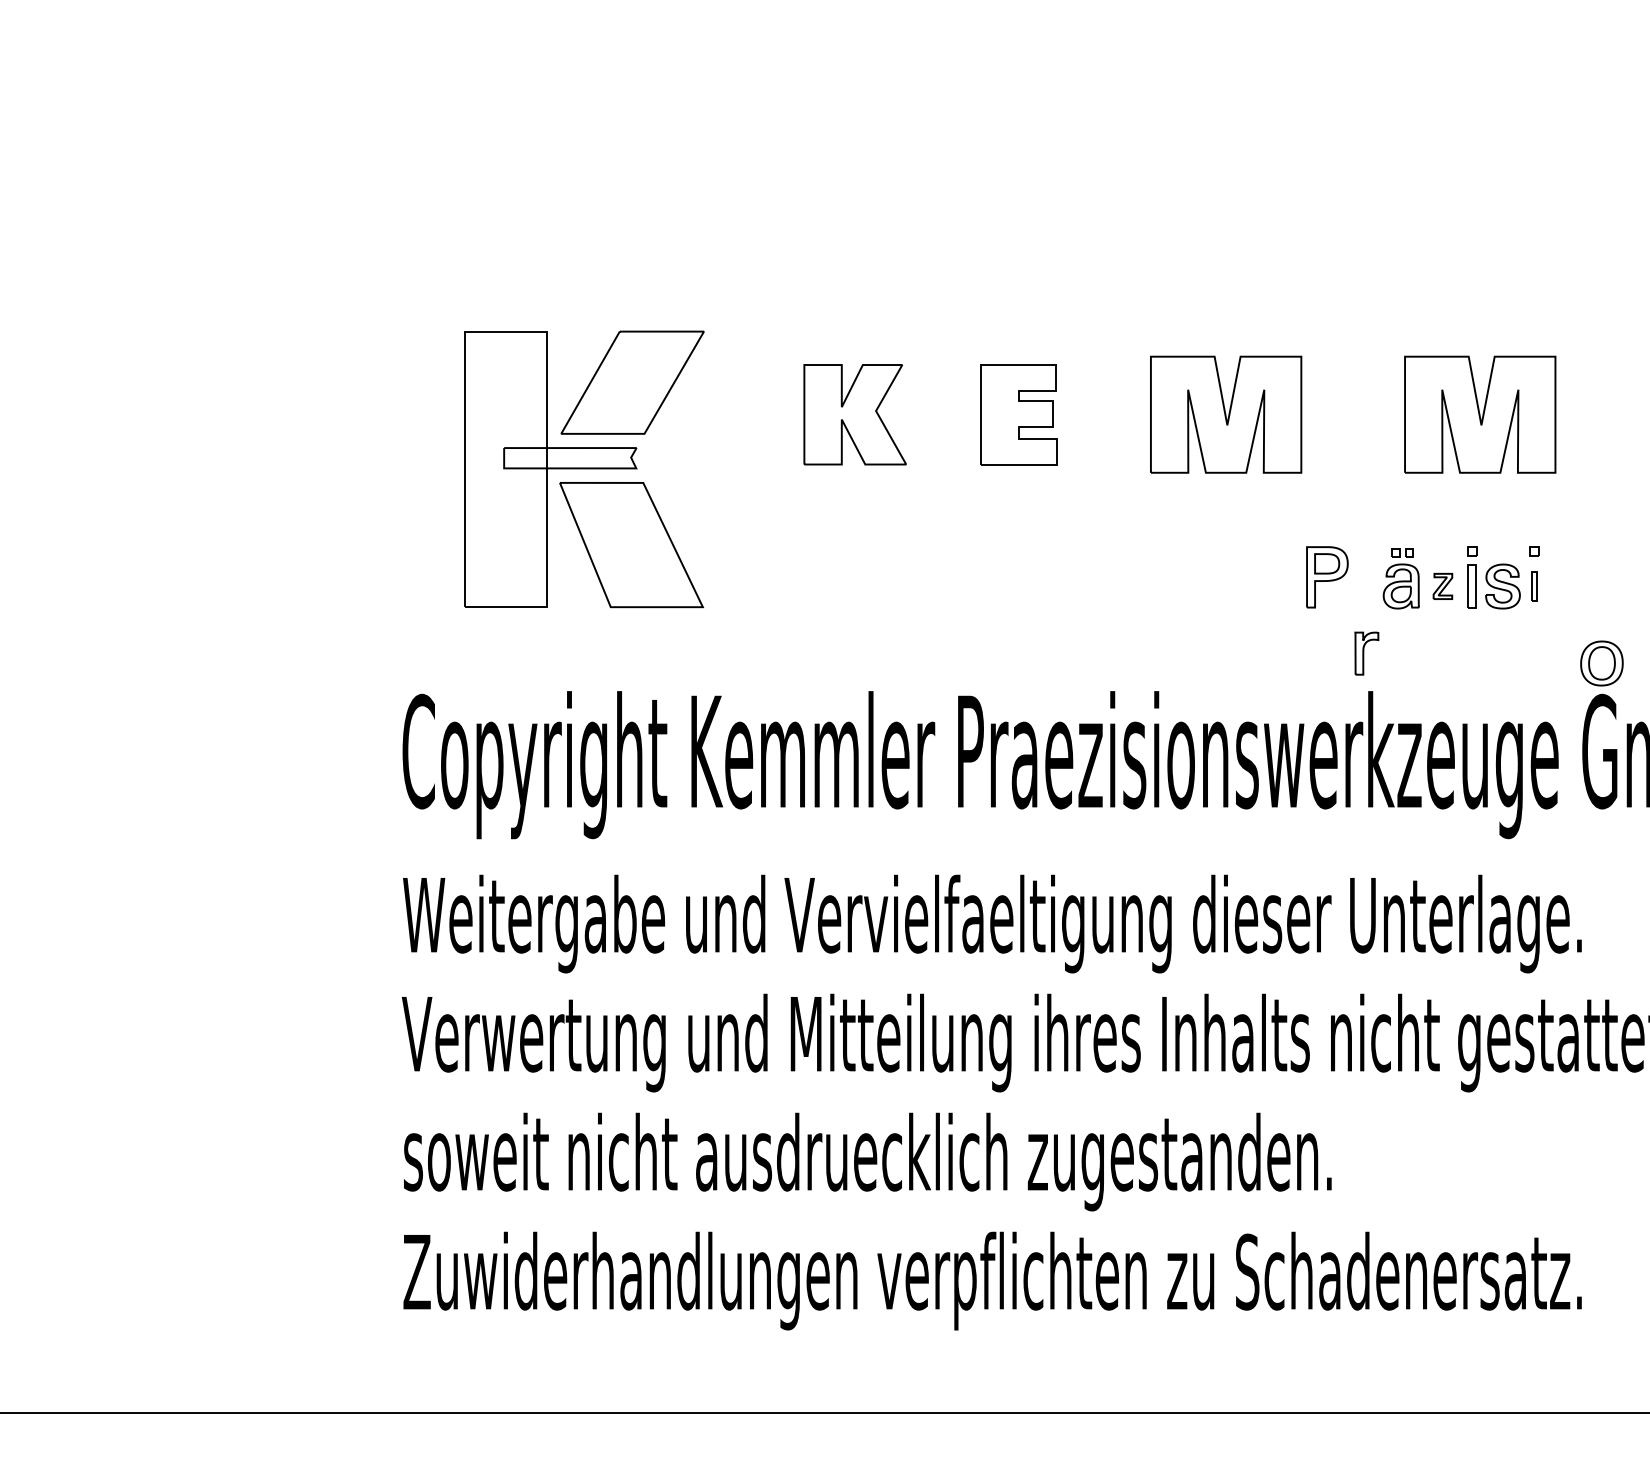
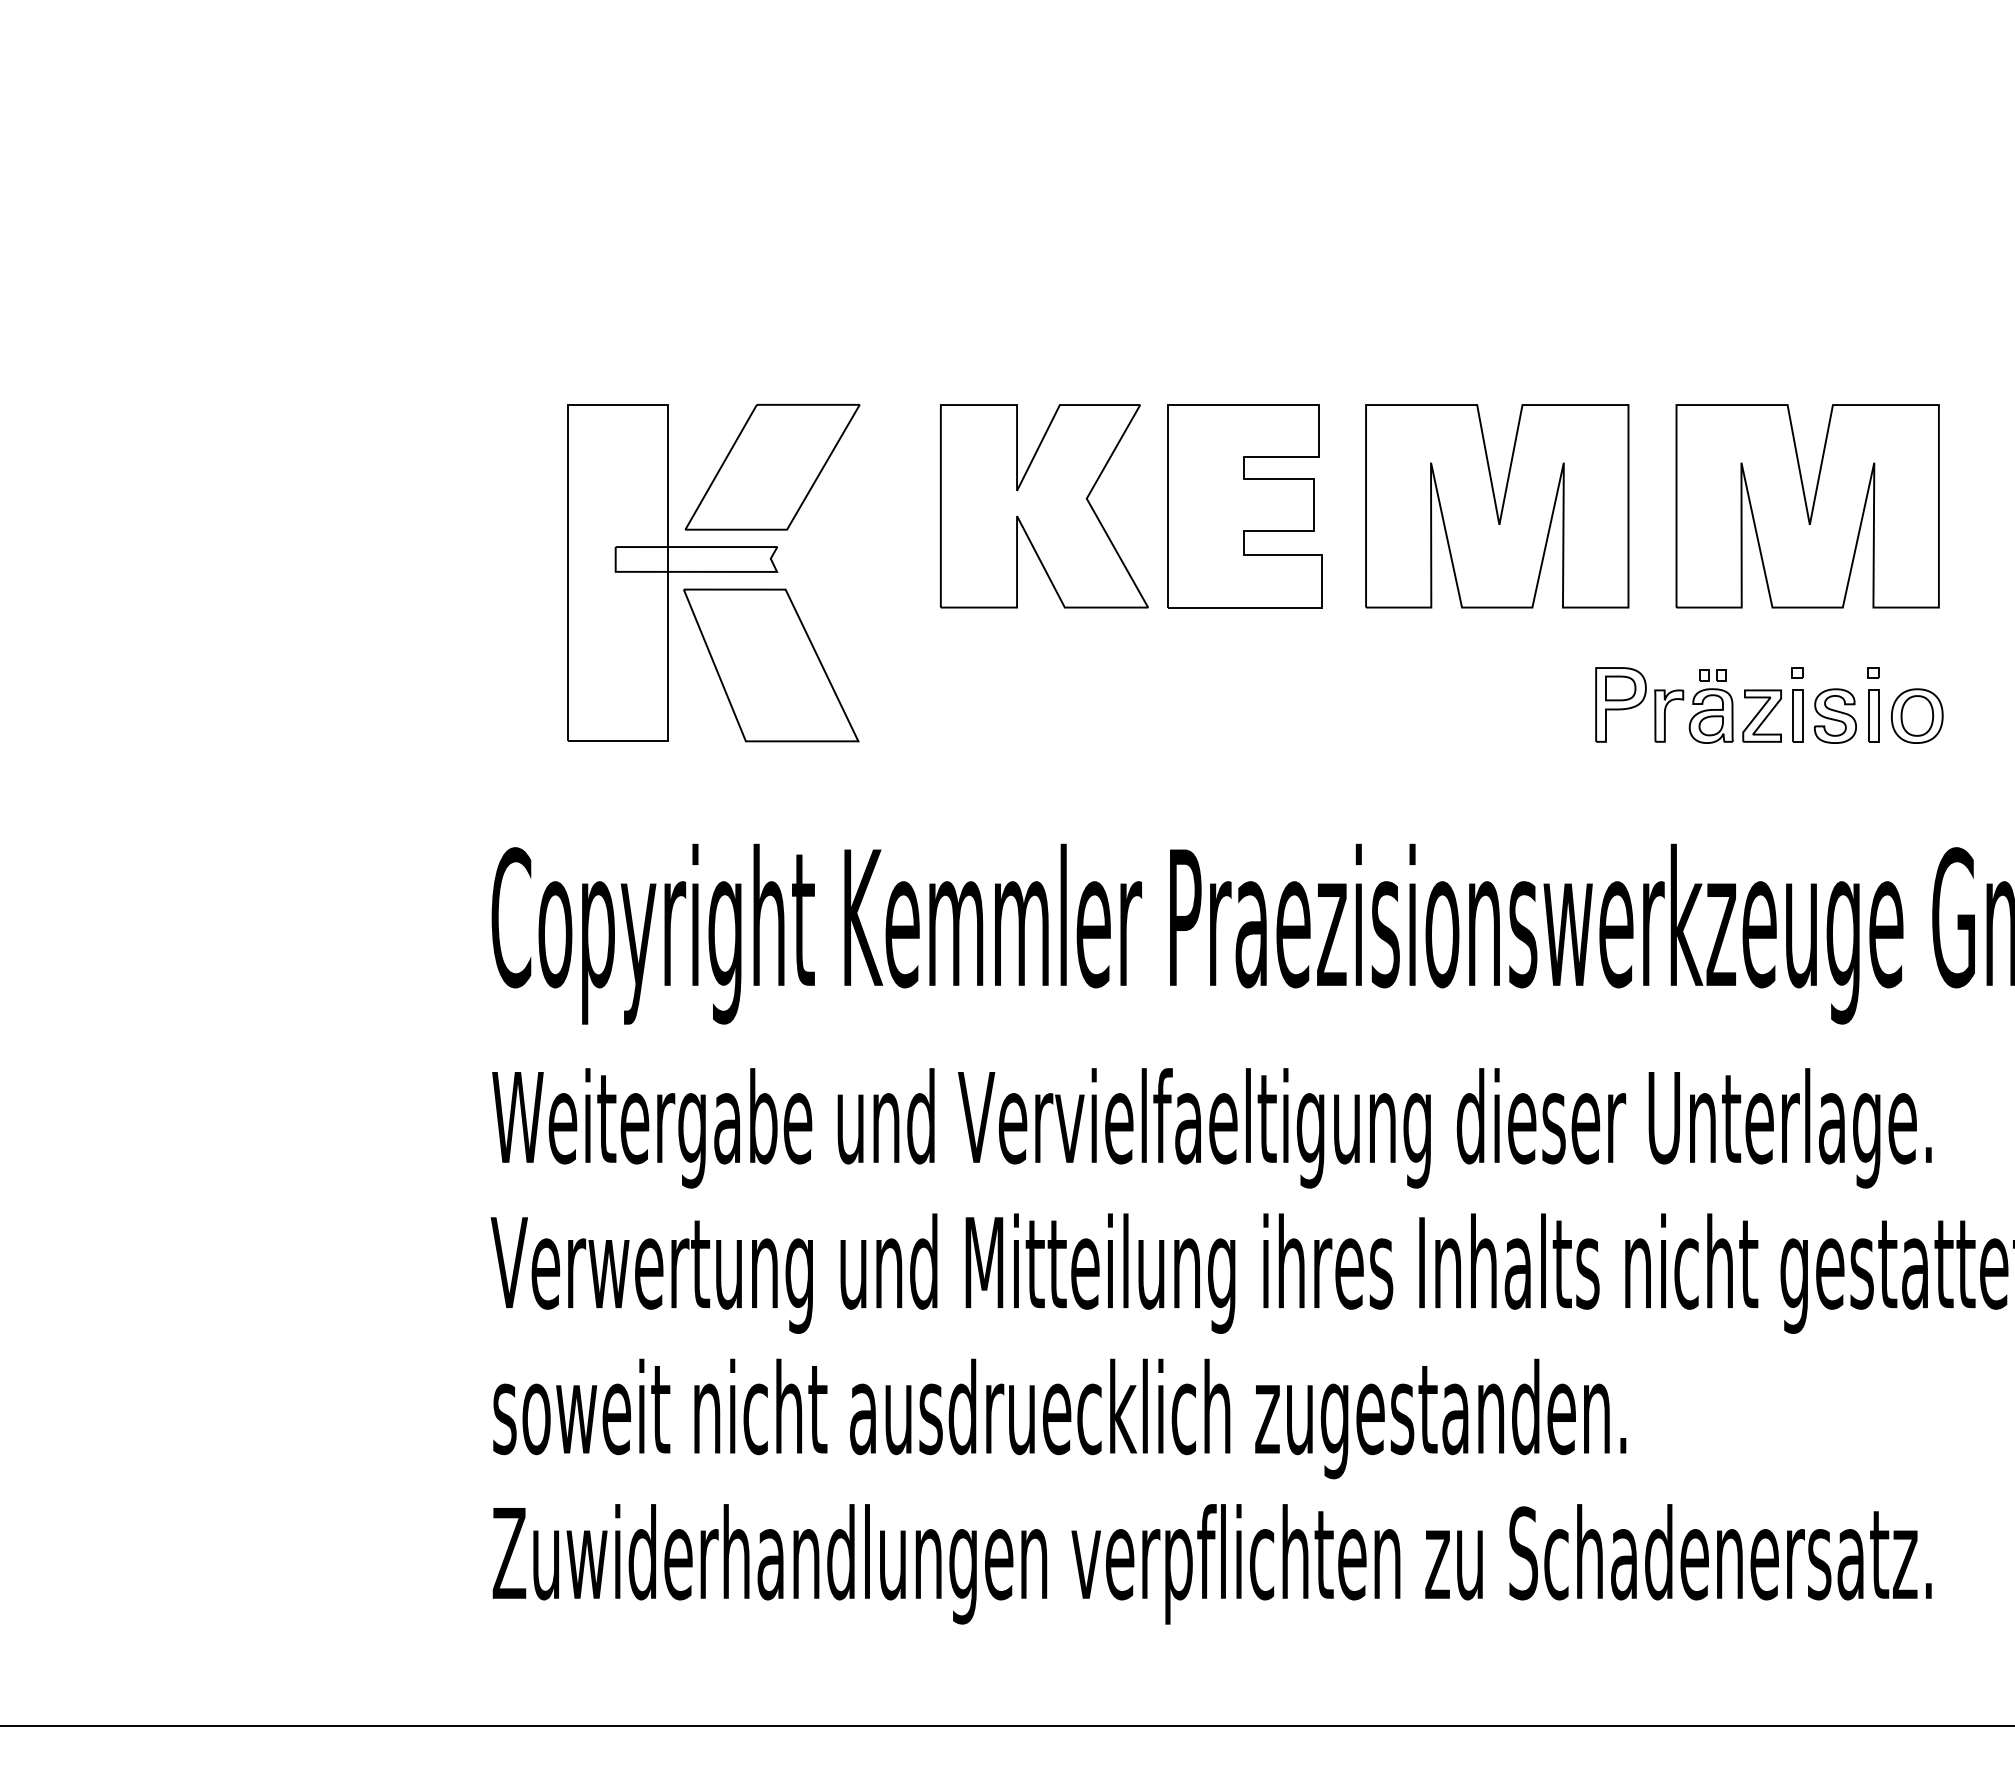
part: (855, 414) -> (1044, 506), size x1.67
part: (1019, 414) -> (1244, 506), size x1.67
part: (1226, 414) -> (1497, 506), size x1.43
part: (1480, 414) -> (1807, 506), size x1.43
part: (1442, 586) -> (1761, 715), size x1.67
part: (1534, 586) -> (1873, 715), size x1.43
part: (1367, 653) -> (1669, 715), moved
part: (1602, 662) -> (1917, 715), moved

